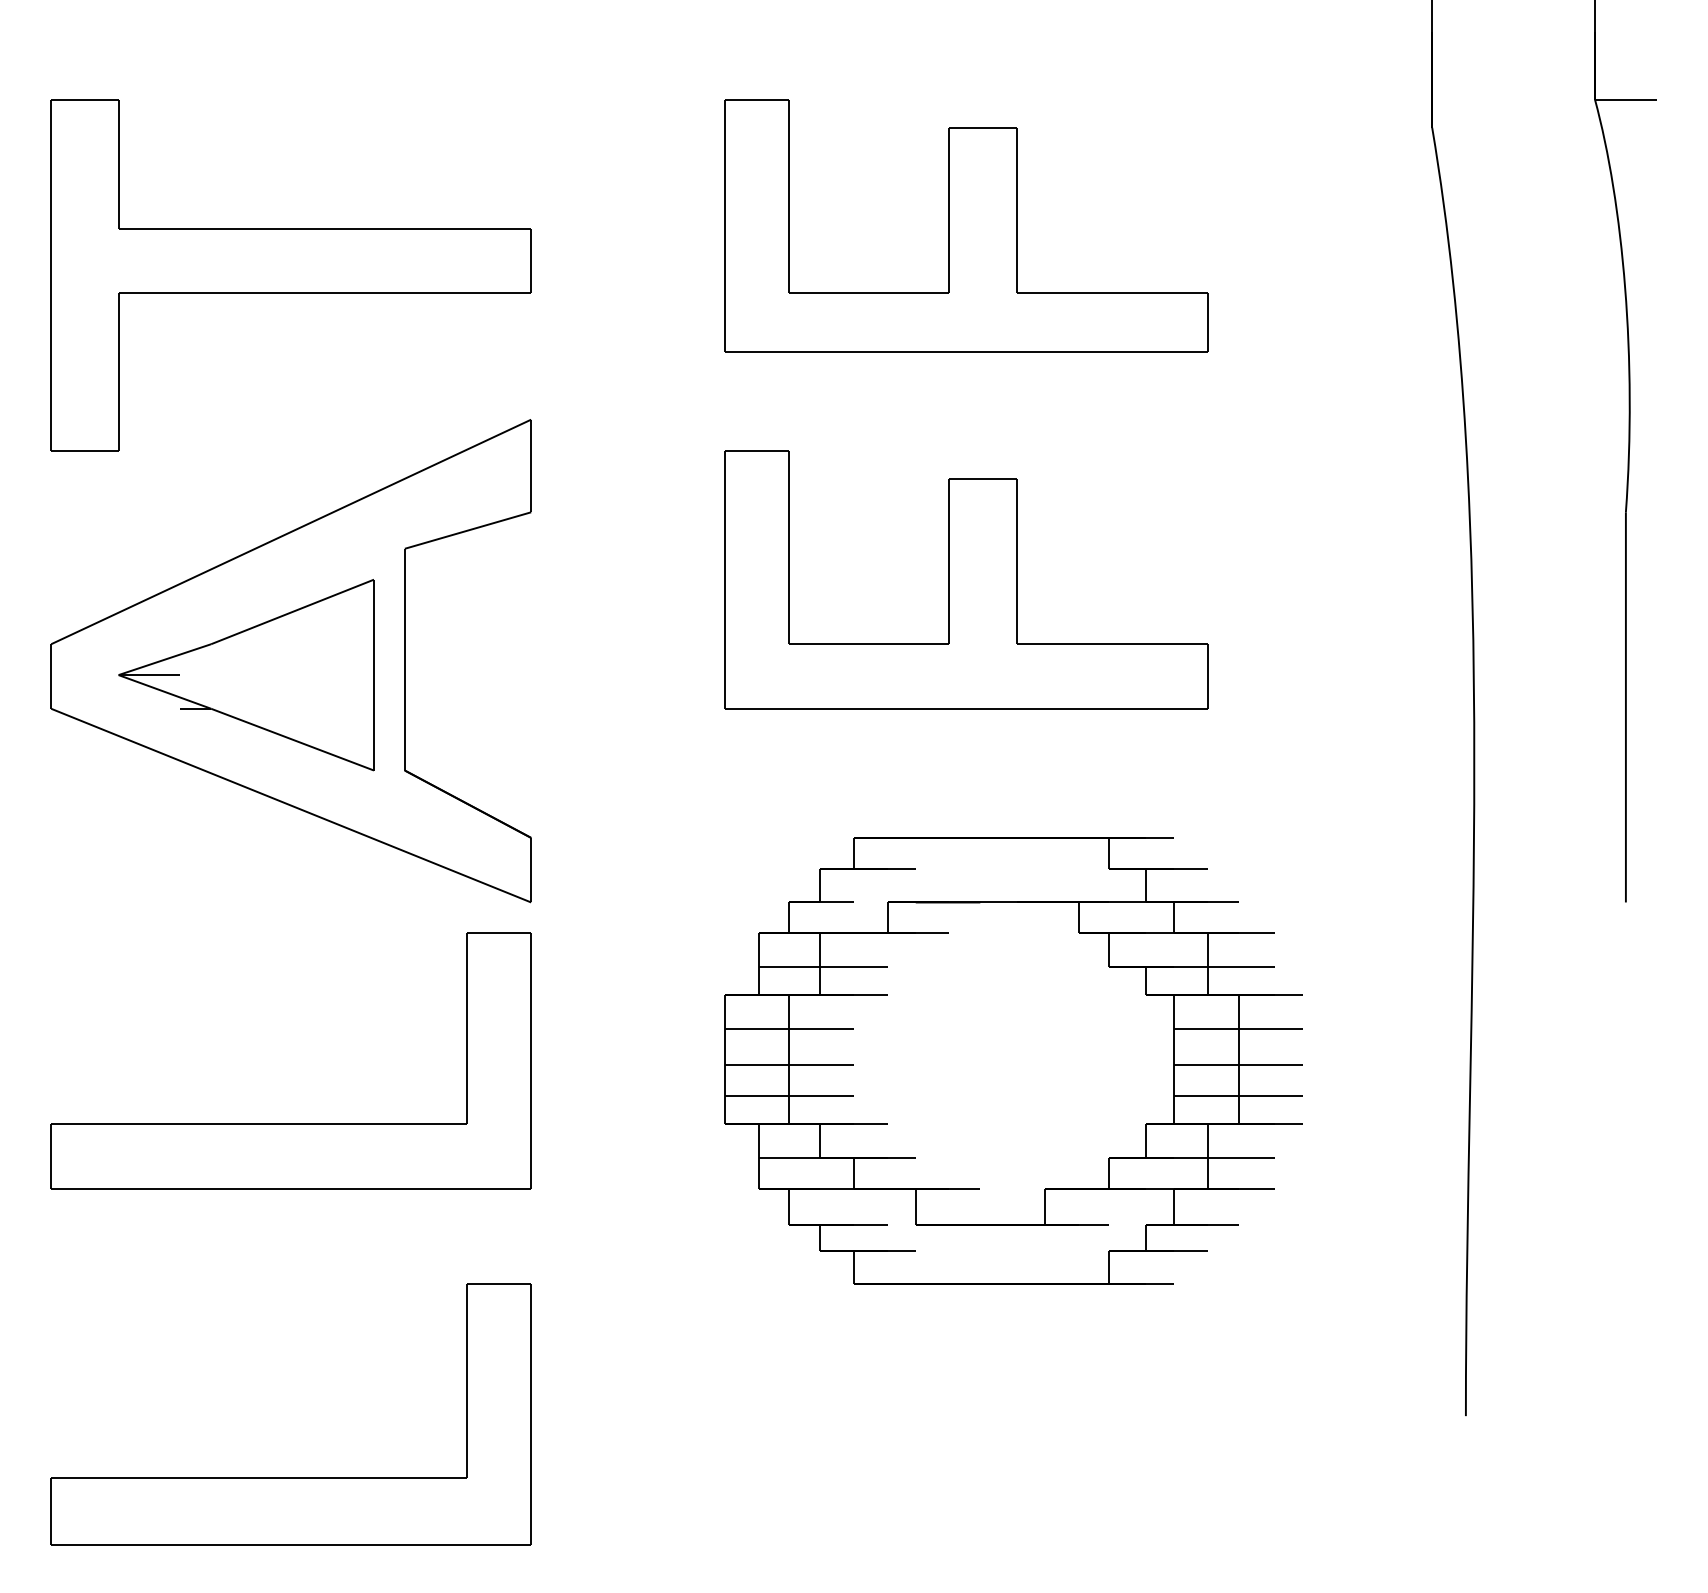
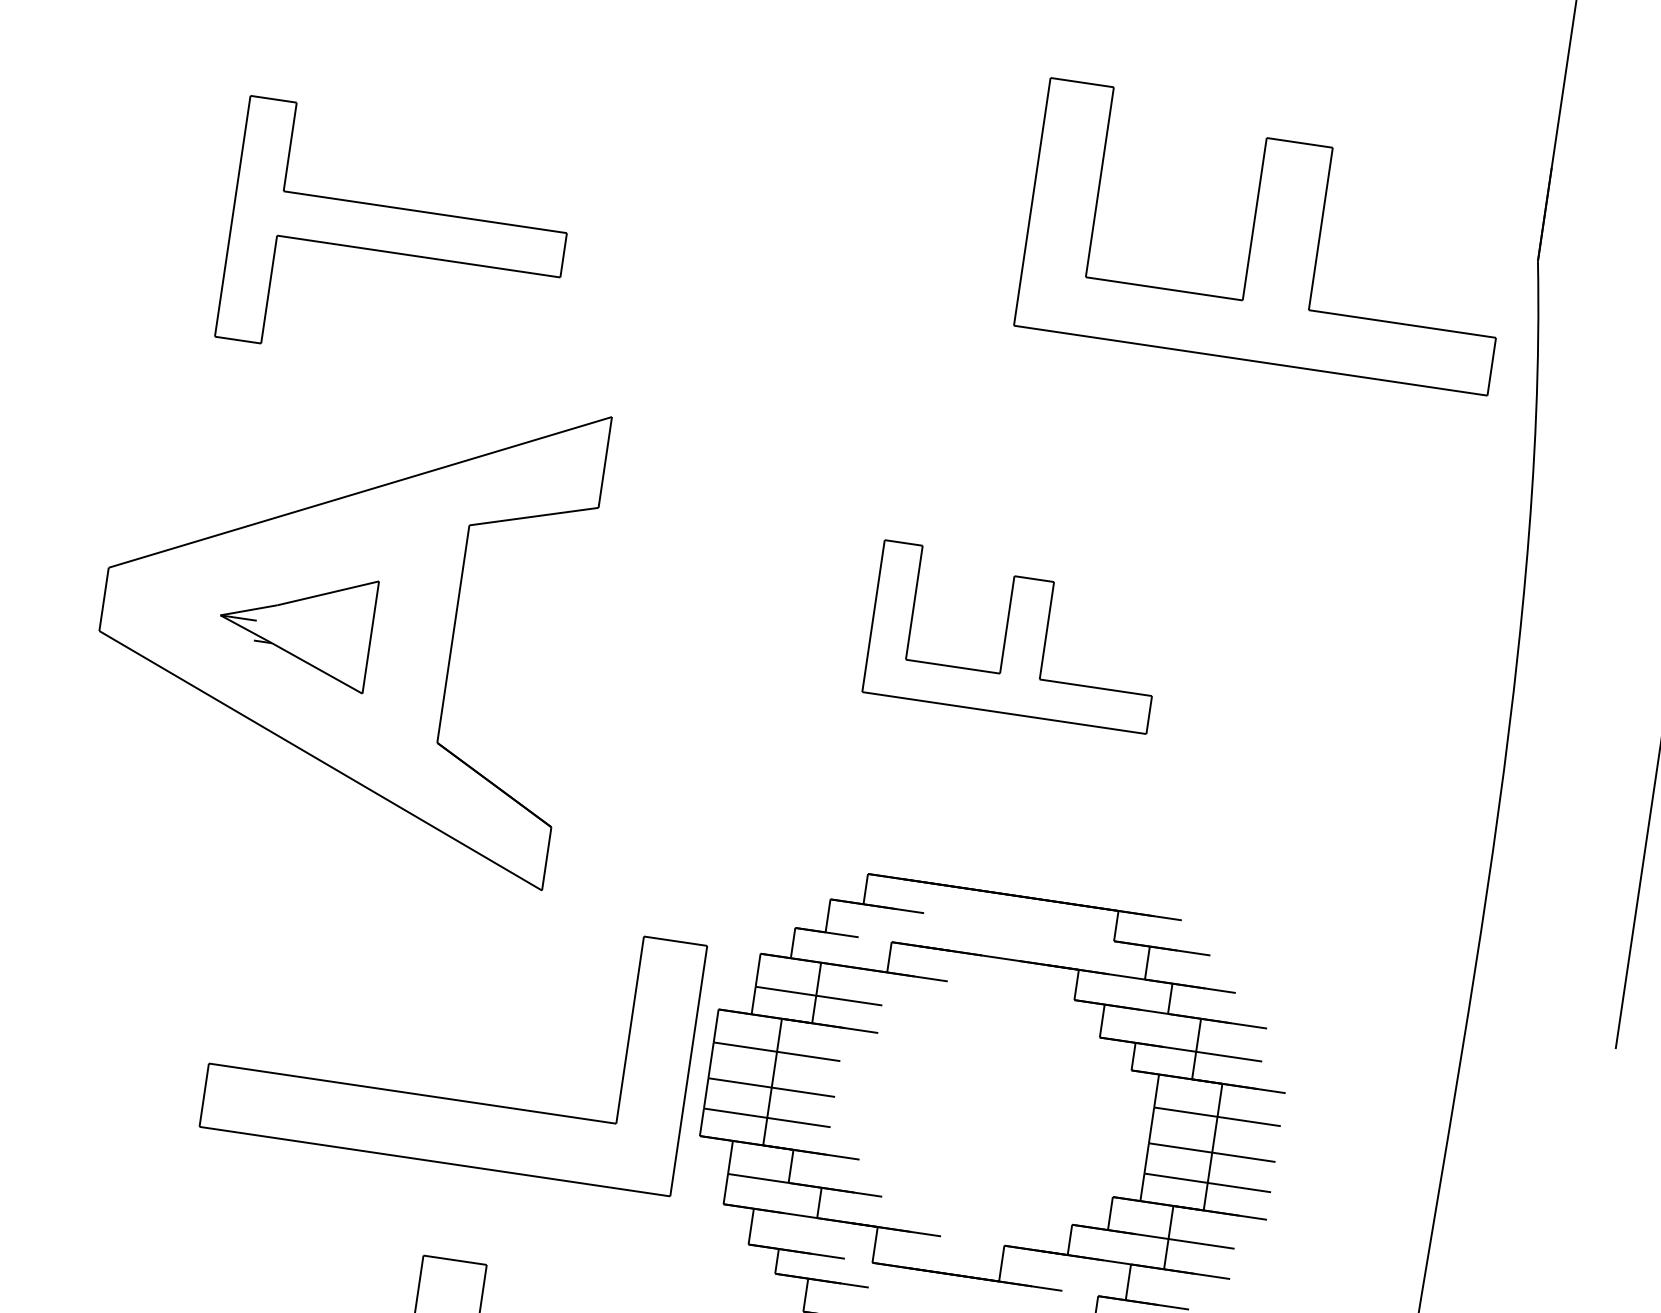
part: (966, 225) -> (1269, 236), moved
part: (290, 275) -> (396, 240), size x0.7
part: (966, 579) -> (1015, 636), size x0.6
part: (246, 675) -> (295, 626), size x0.6
part: (290, 1123) -> (443, 1097), moved

